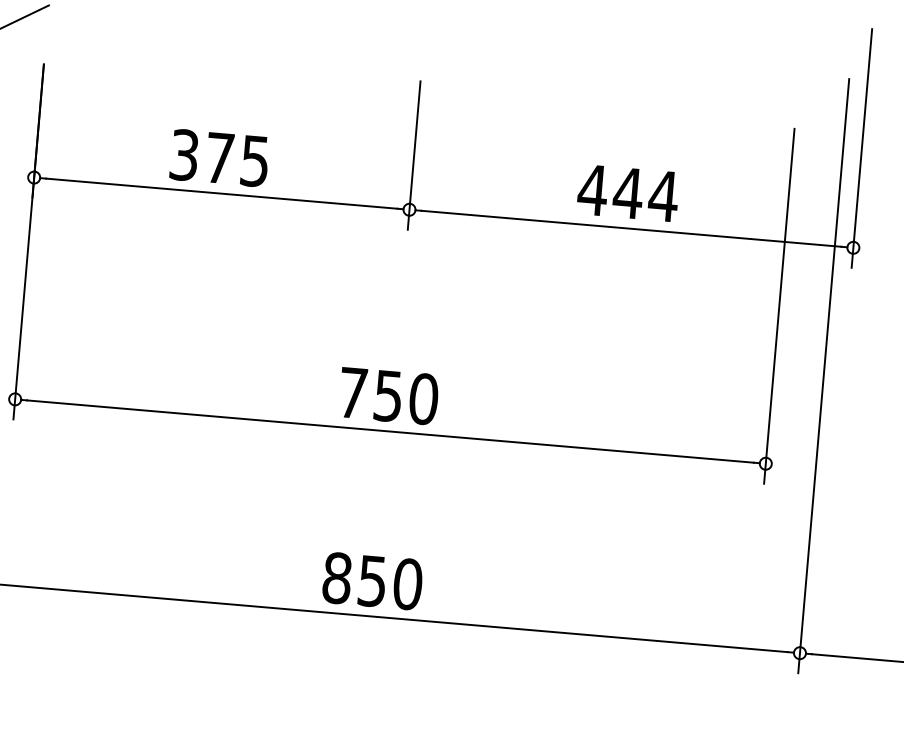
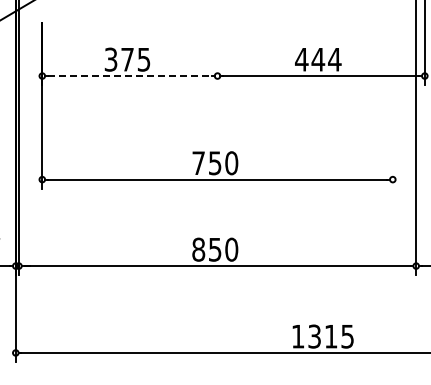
line: (414, 155) -> (217, 50), removed
line: (222, 194) -> (130, 76), solid -> dashed
line: (778, 304) -> (392, 105), removed

